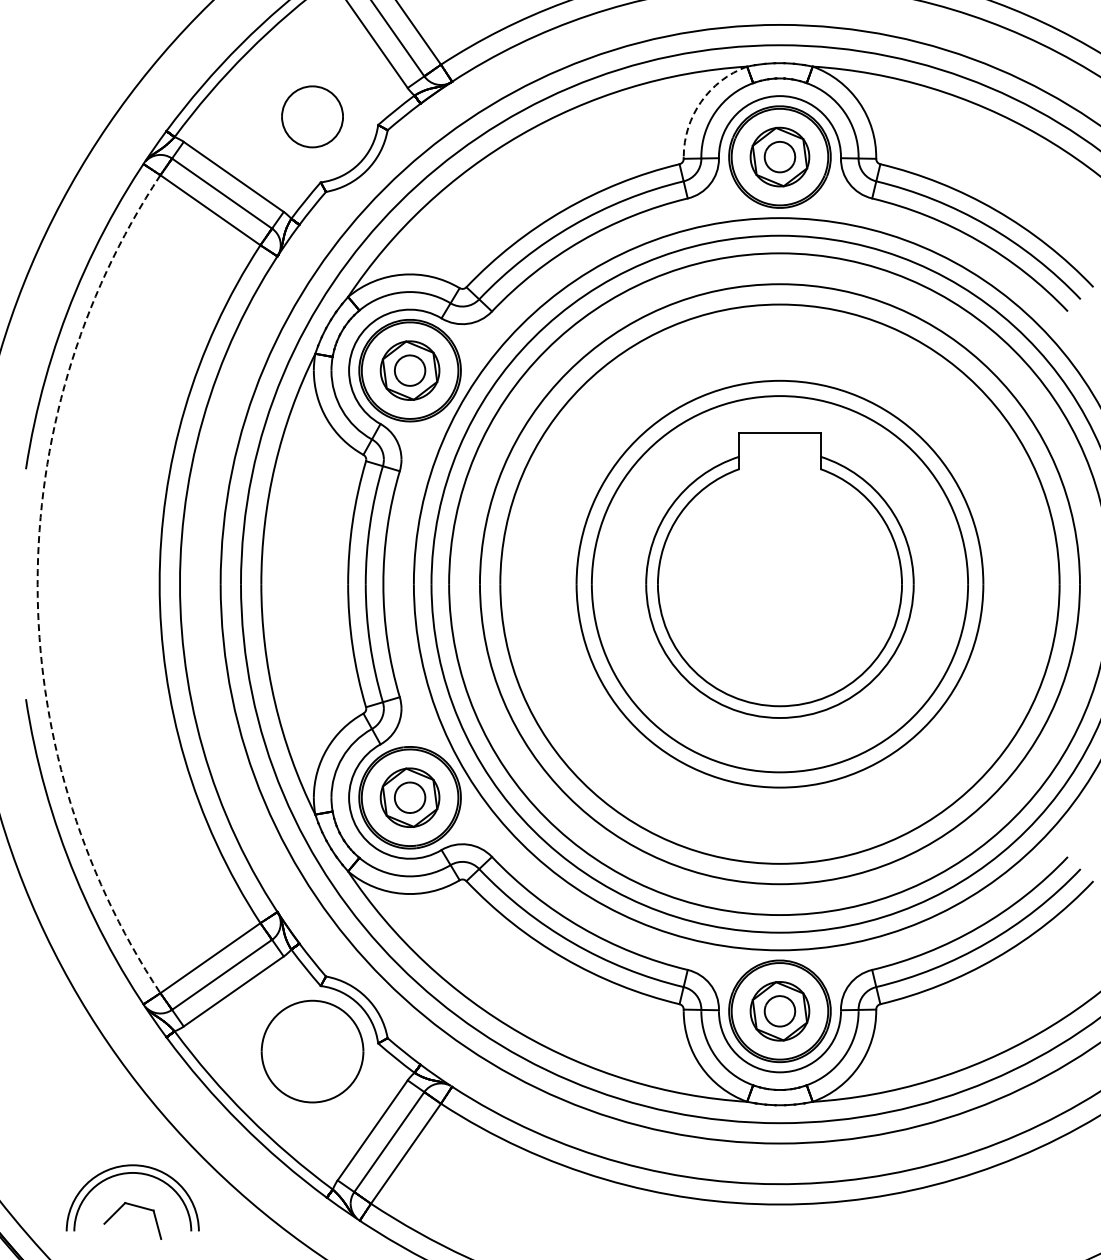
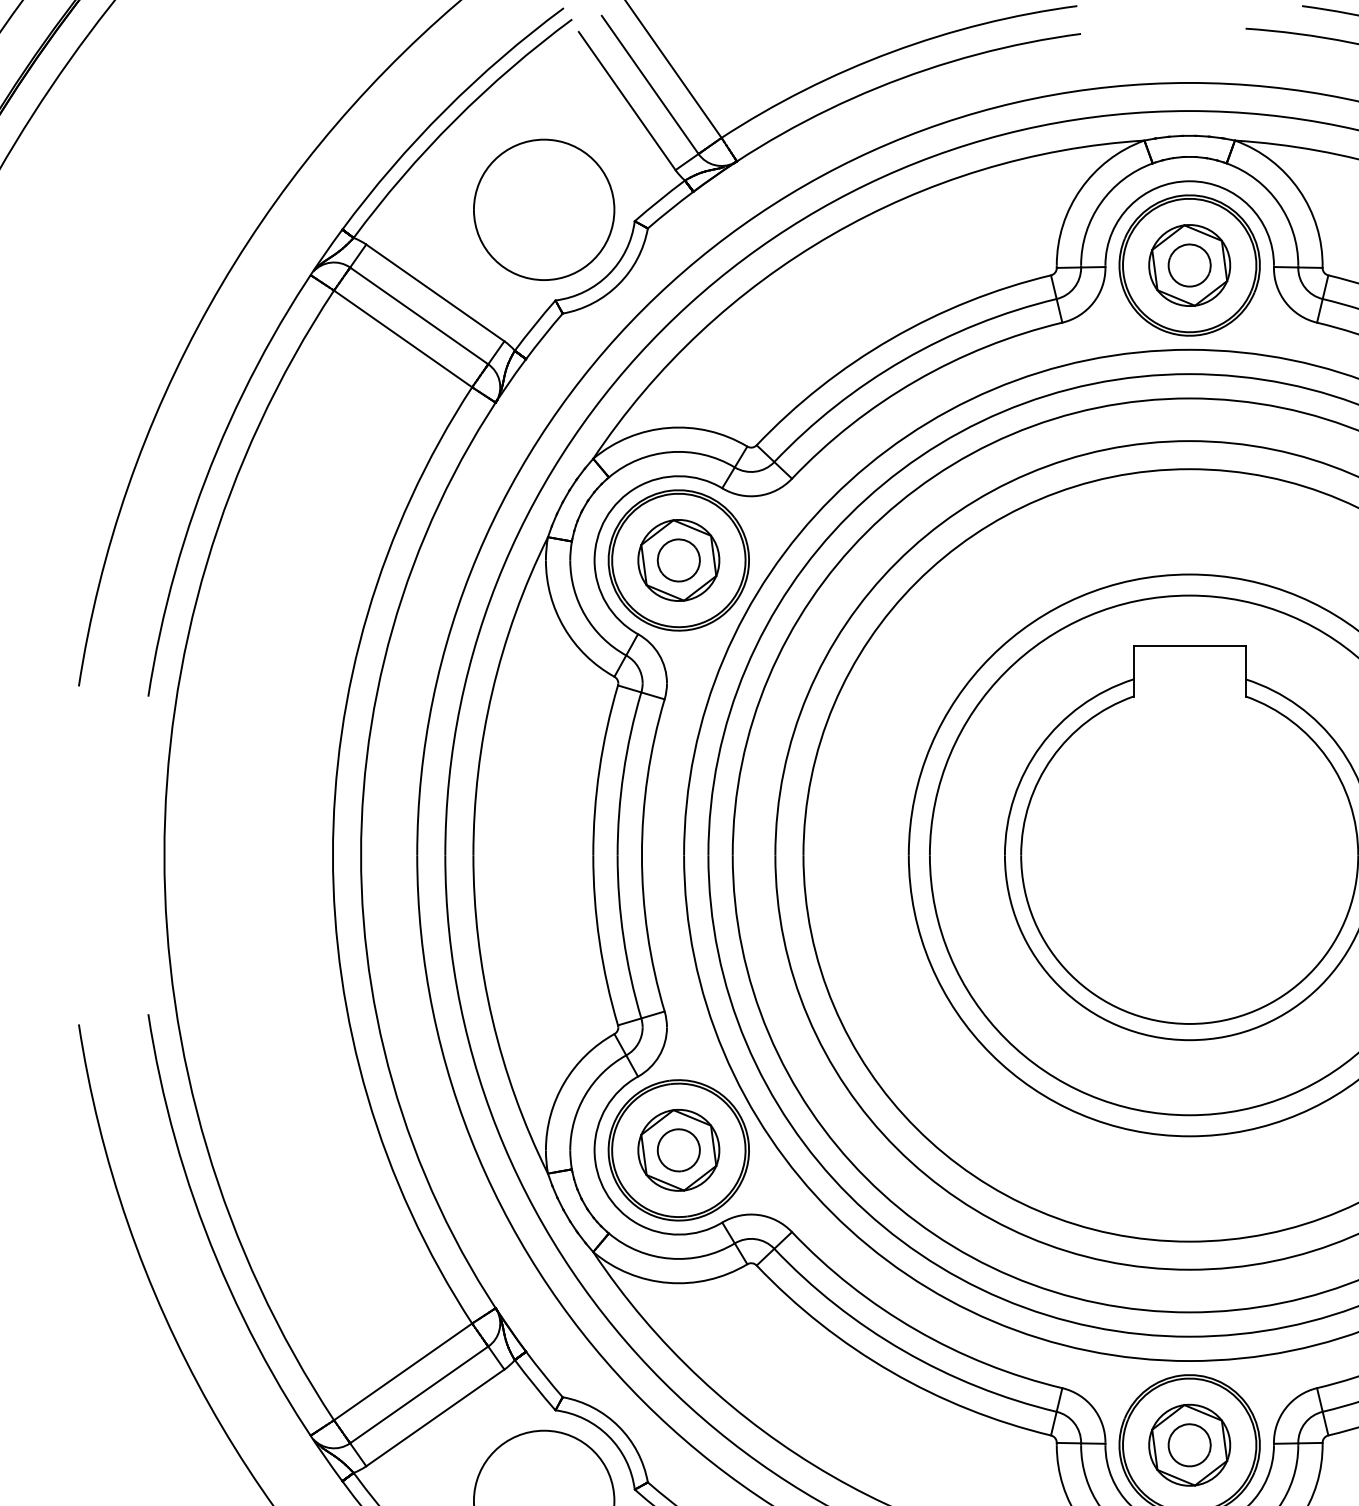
arc: (701, 101) -> (1081, 188), dashed -> solid
part: (312, 116) -> (544, 209), size x1.67
arc: (37, 584) -> (164, 855), dashed -> solid

